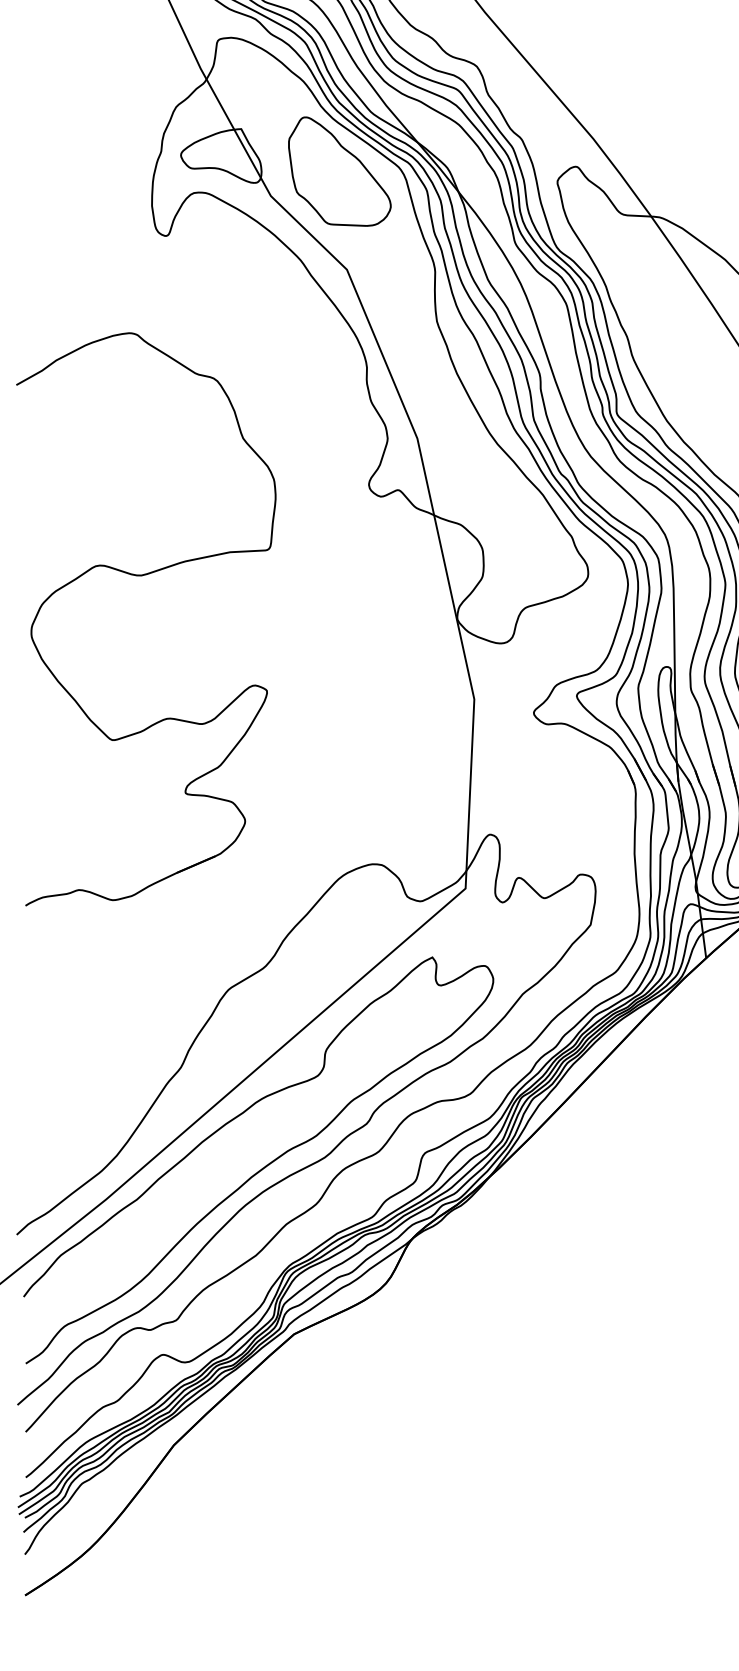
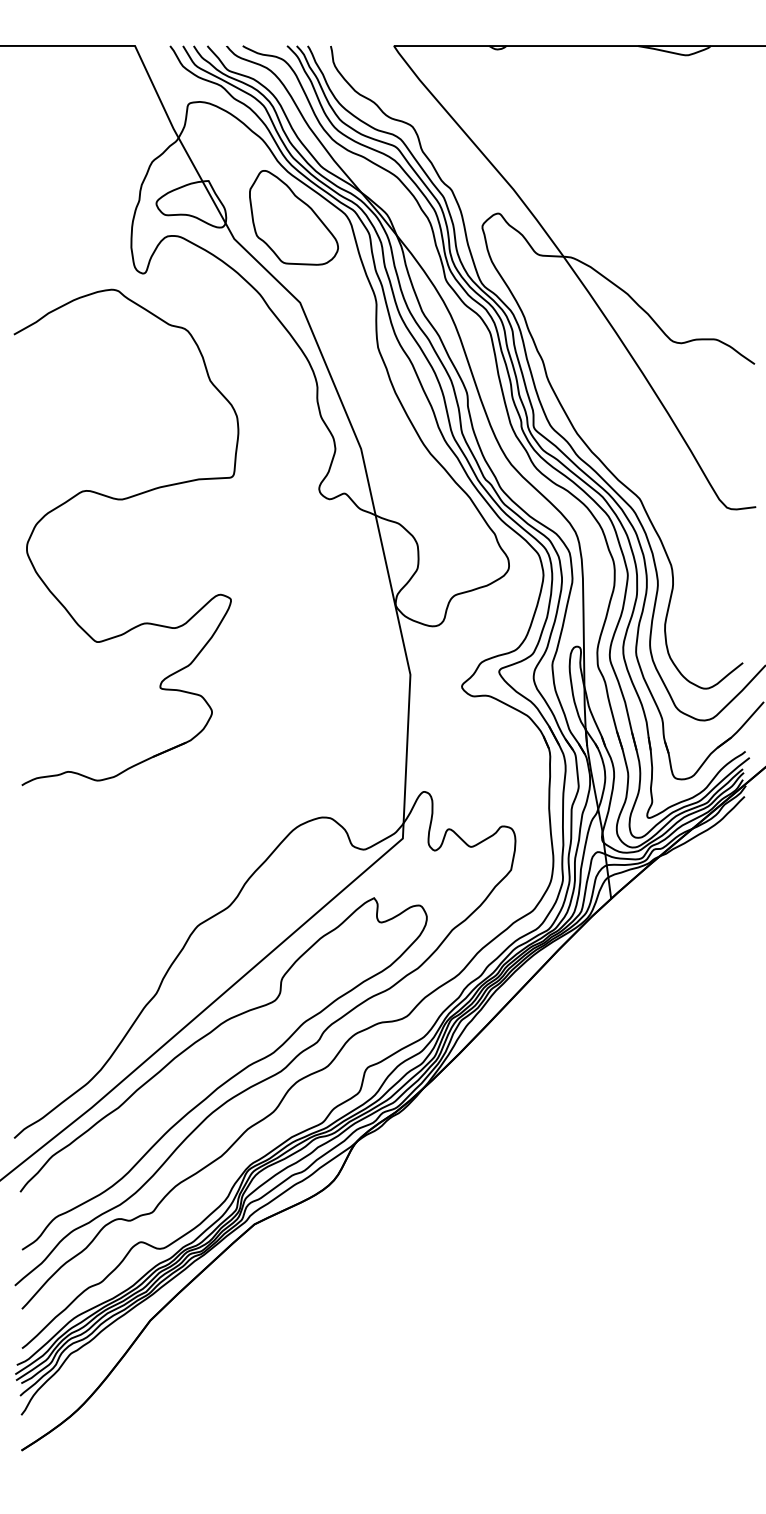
part: (142, 576) -> (123, 500), moved

